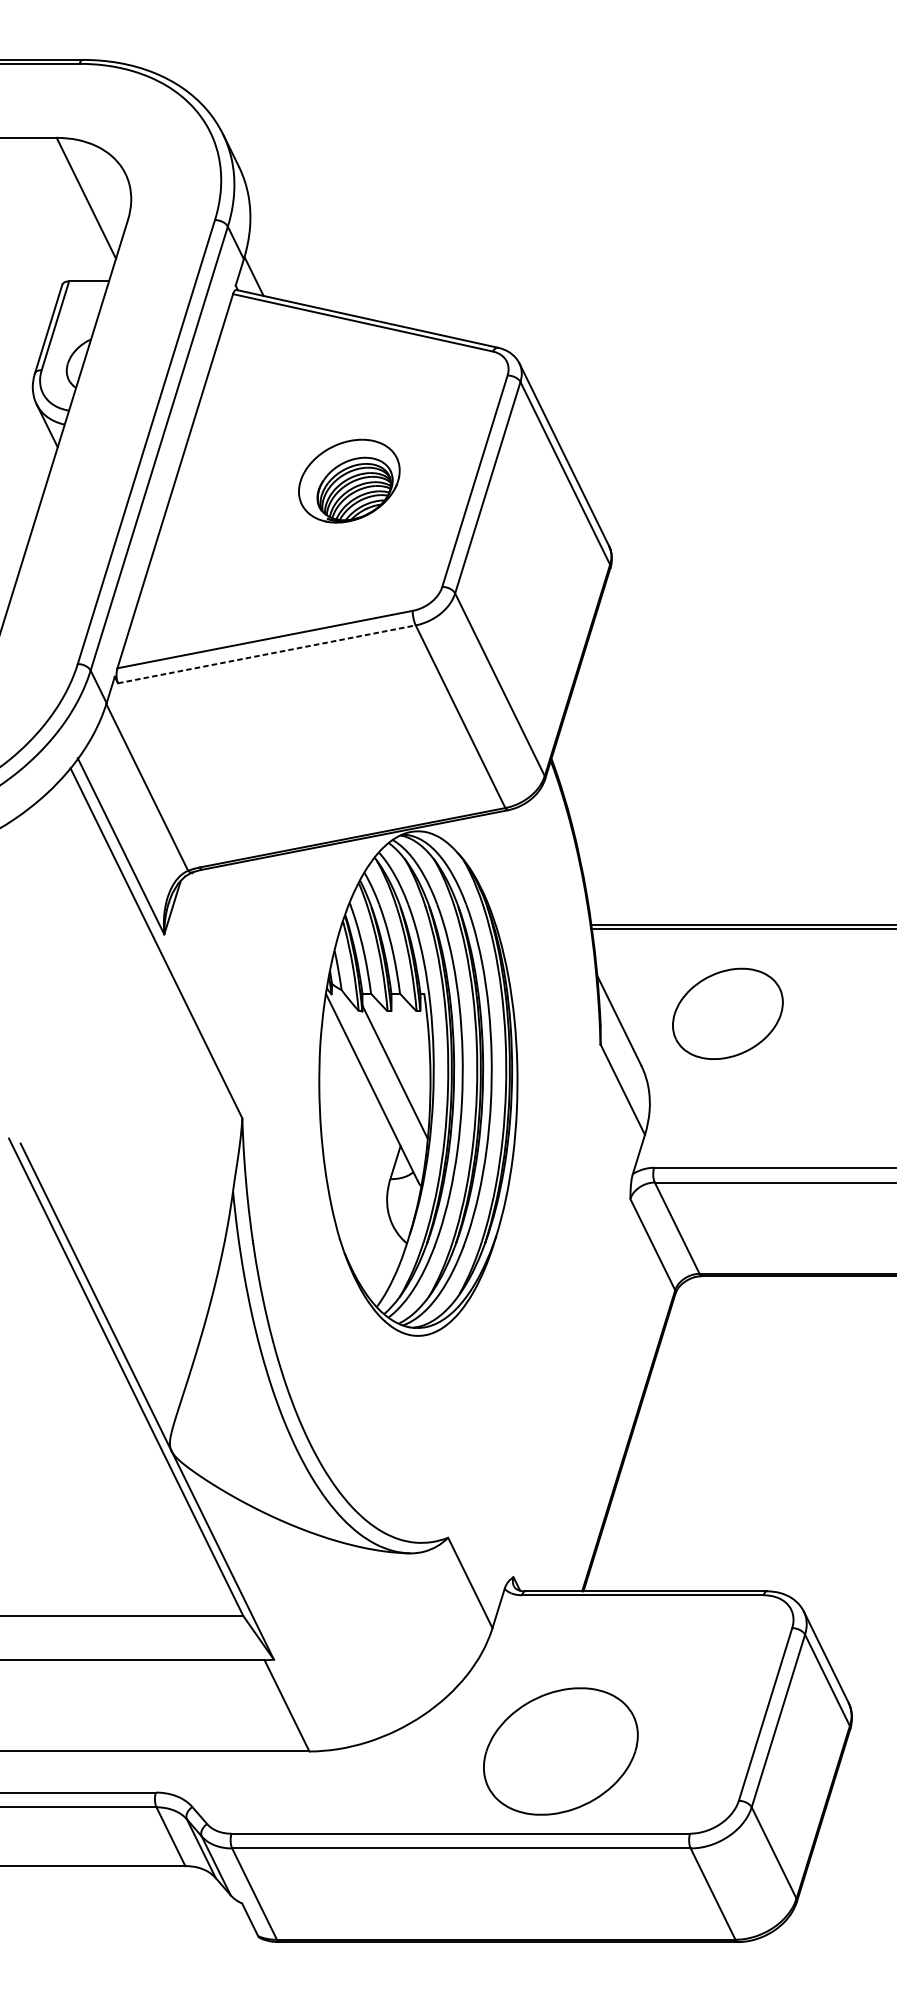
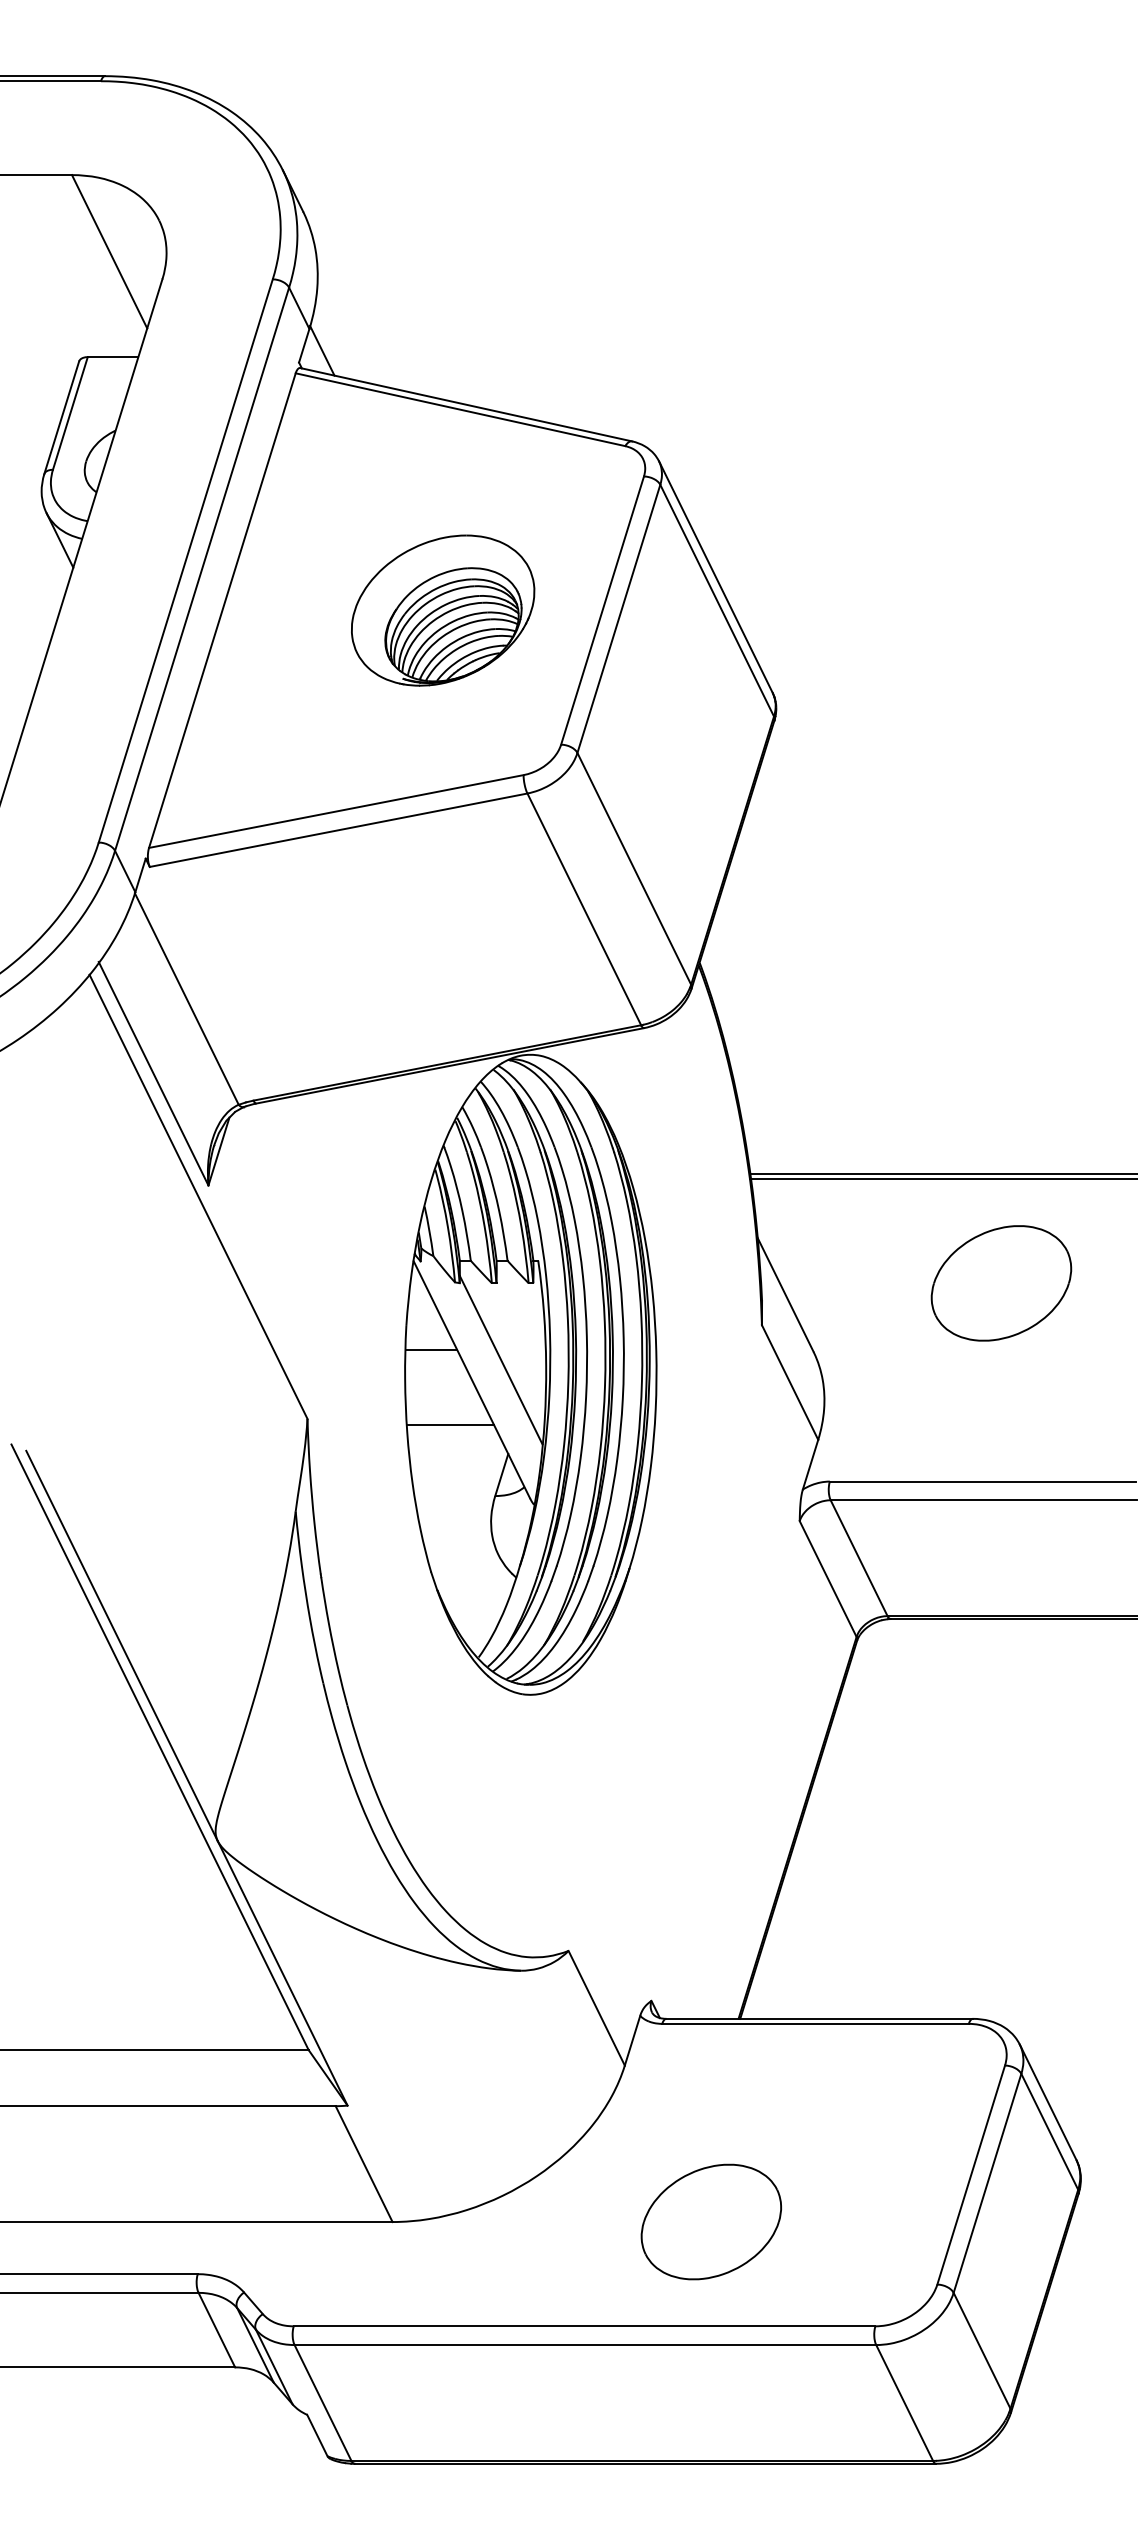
part: (349, 481) -> (443, 610), size x1.43
line: (267, 654) -> (339, 830), dashed -> solid
part: (727, 1014) -> (1001, 1283), moved
line: (340, 1064) -> (431, 1350), added
line: (355, 1123) -> (450, 1425), added
part: (560, 1751) -> (710, 2221), size x0.71

